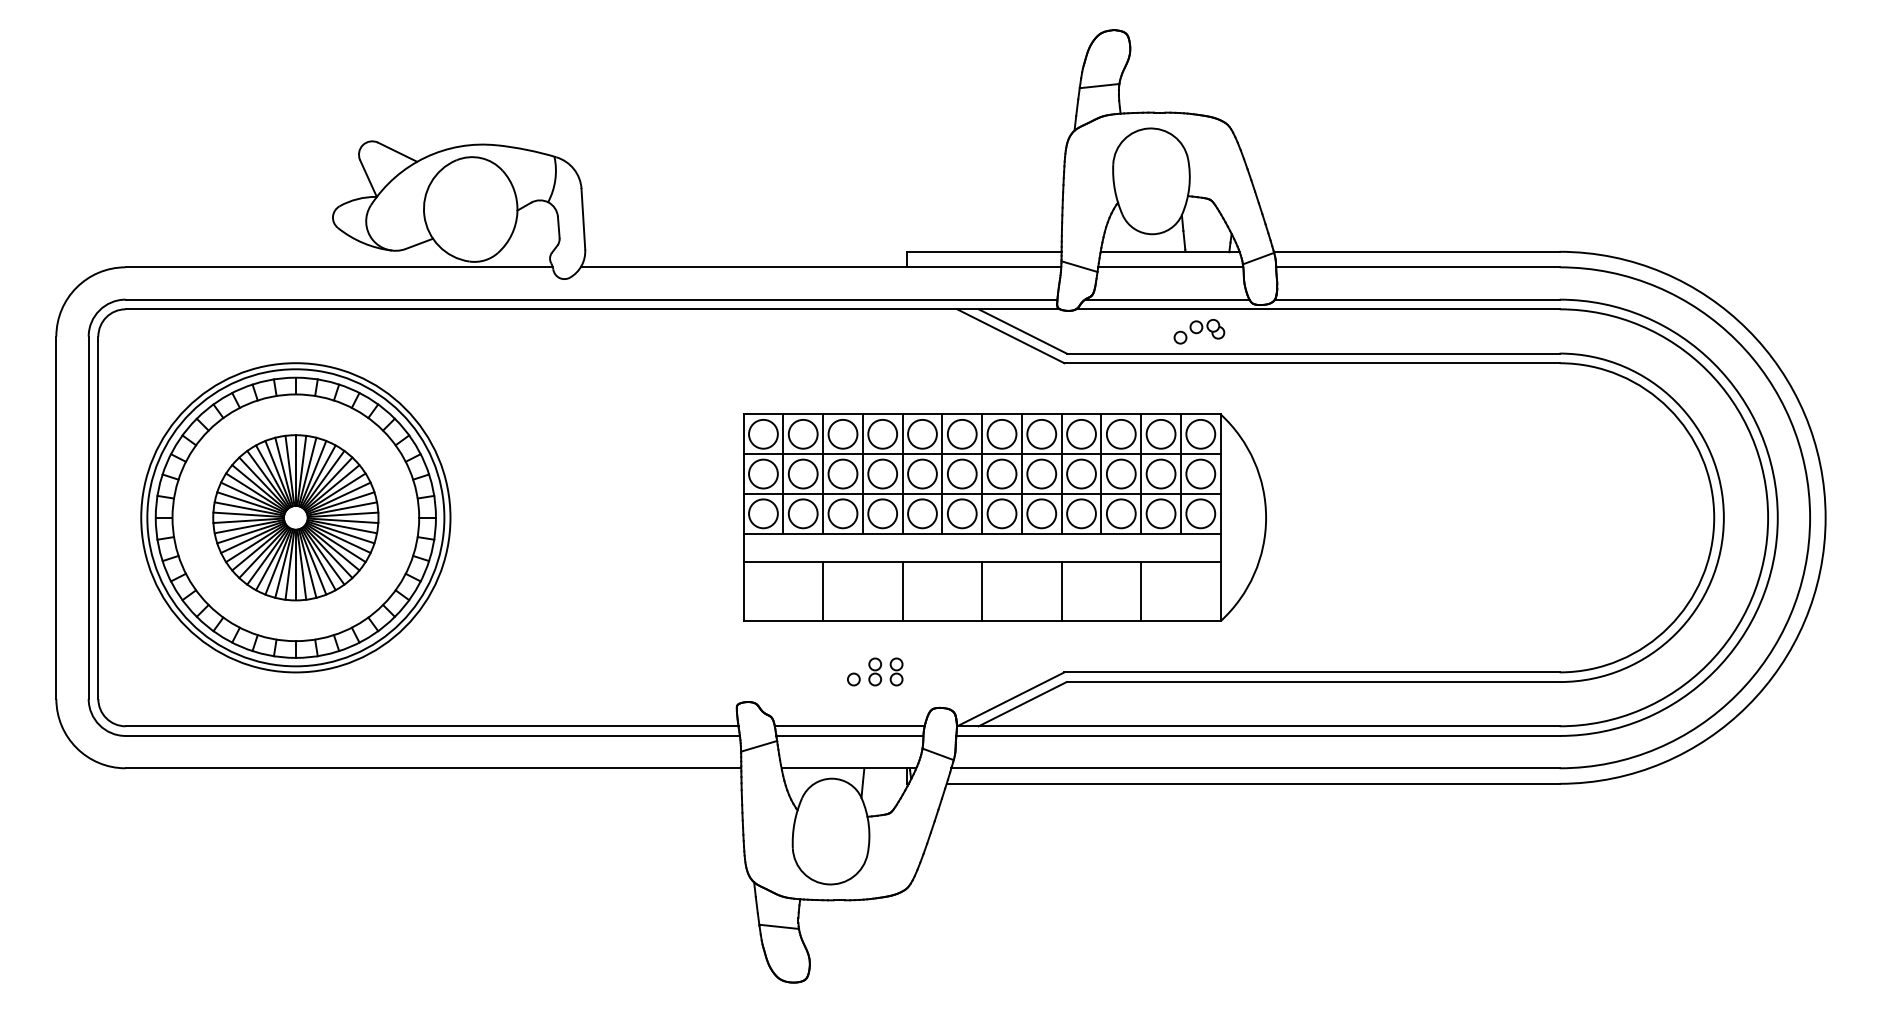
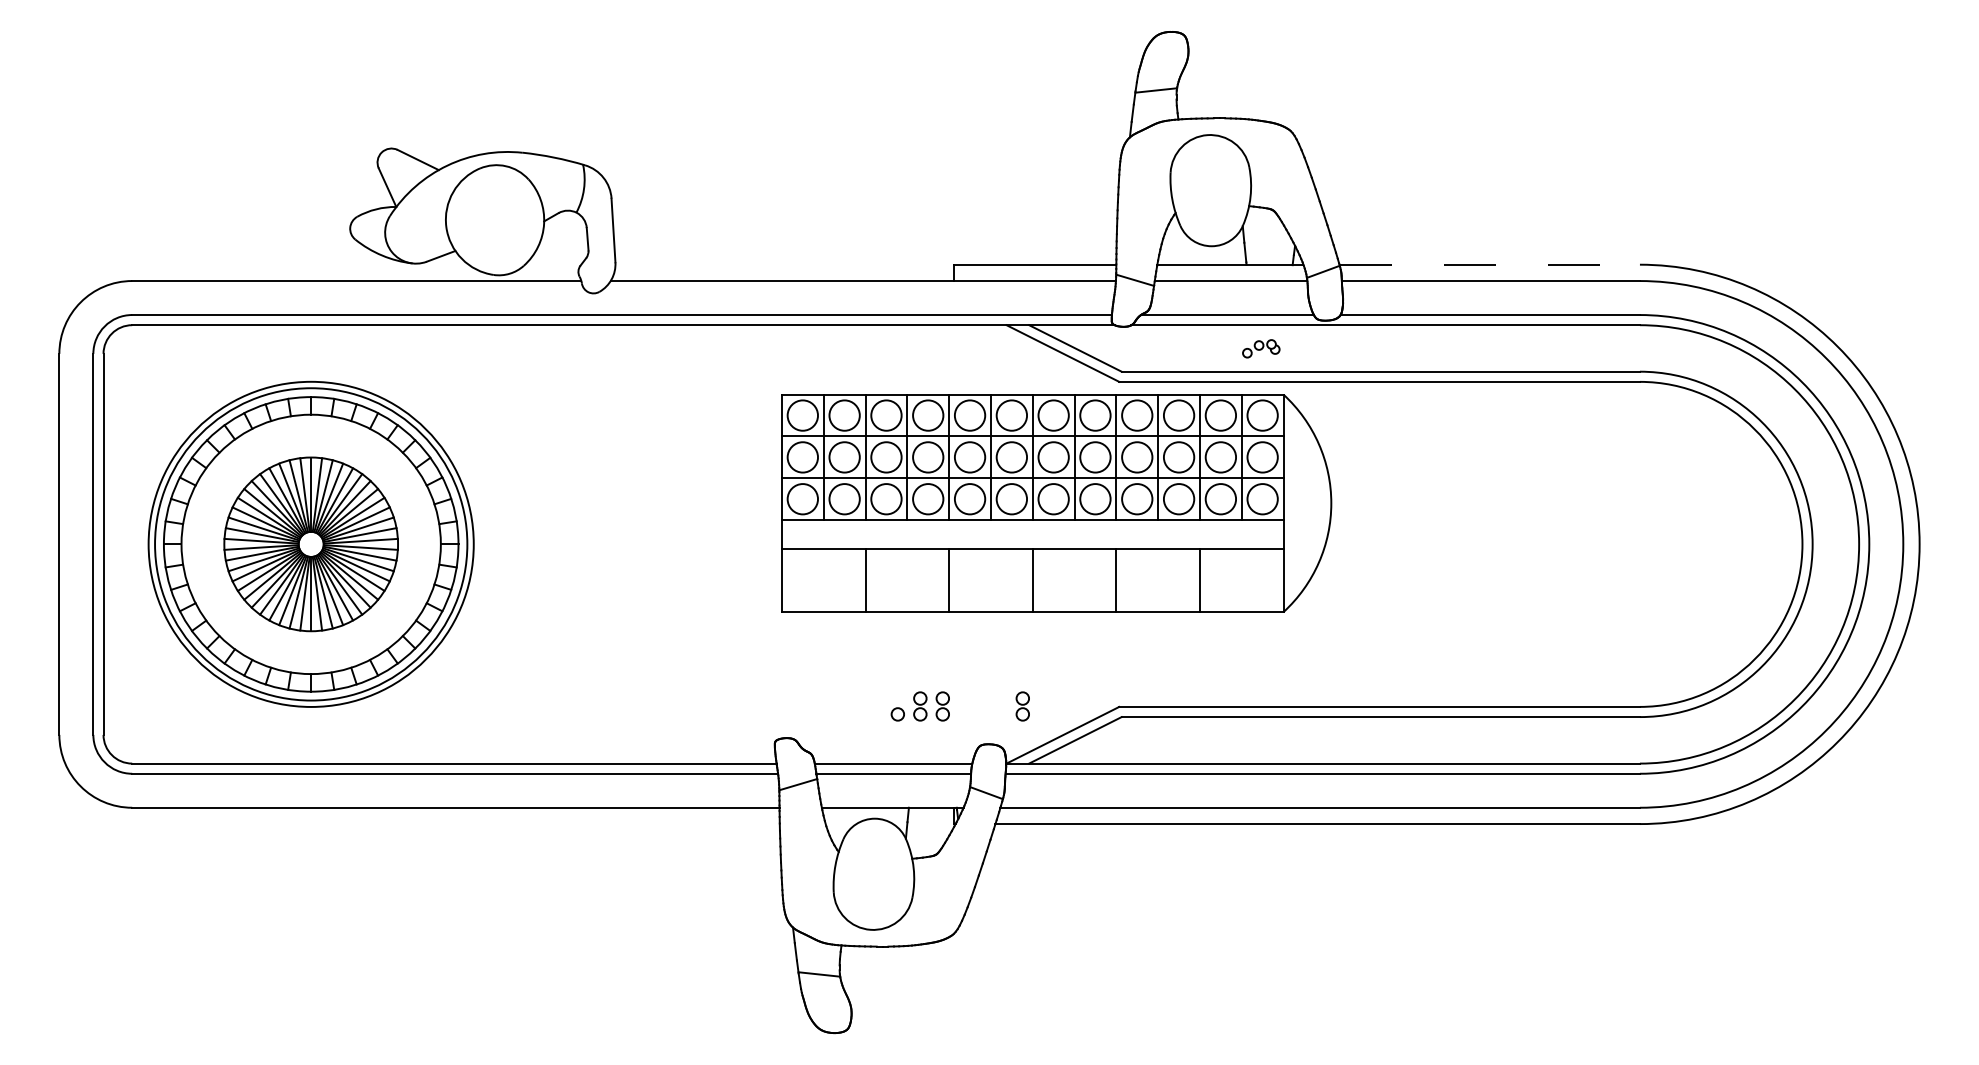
line: (1417, 251) -> (1490, 264), solid -> dashed
part: (1199, 331) -> (1261, 348), size x0.7
part: (1004, 517) -> (1056, 503), moved
part: (972, 671) -> (1022, 706), added

